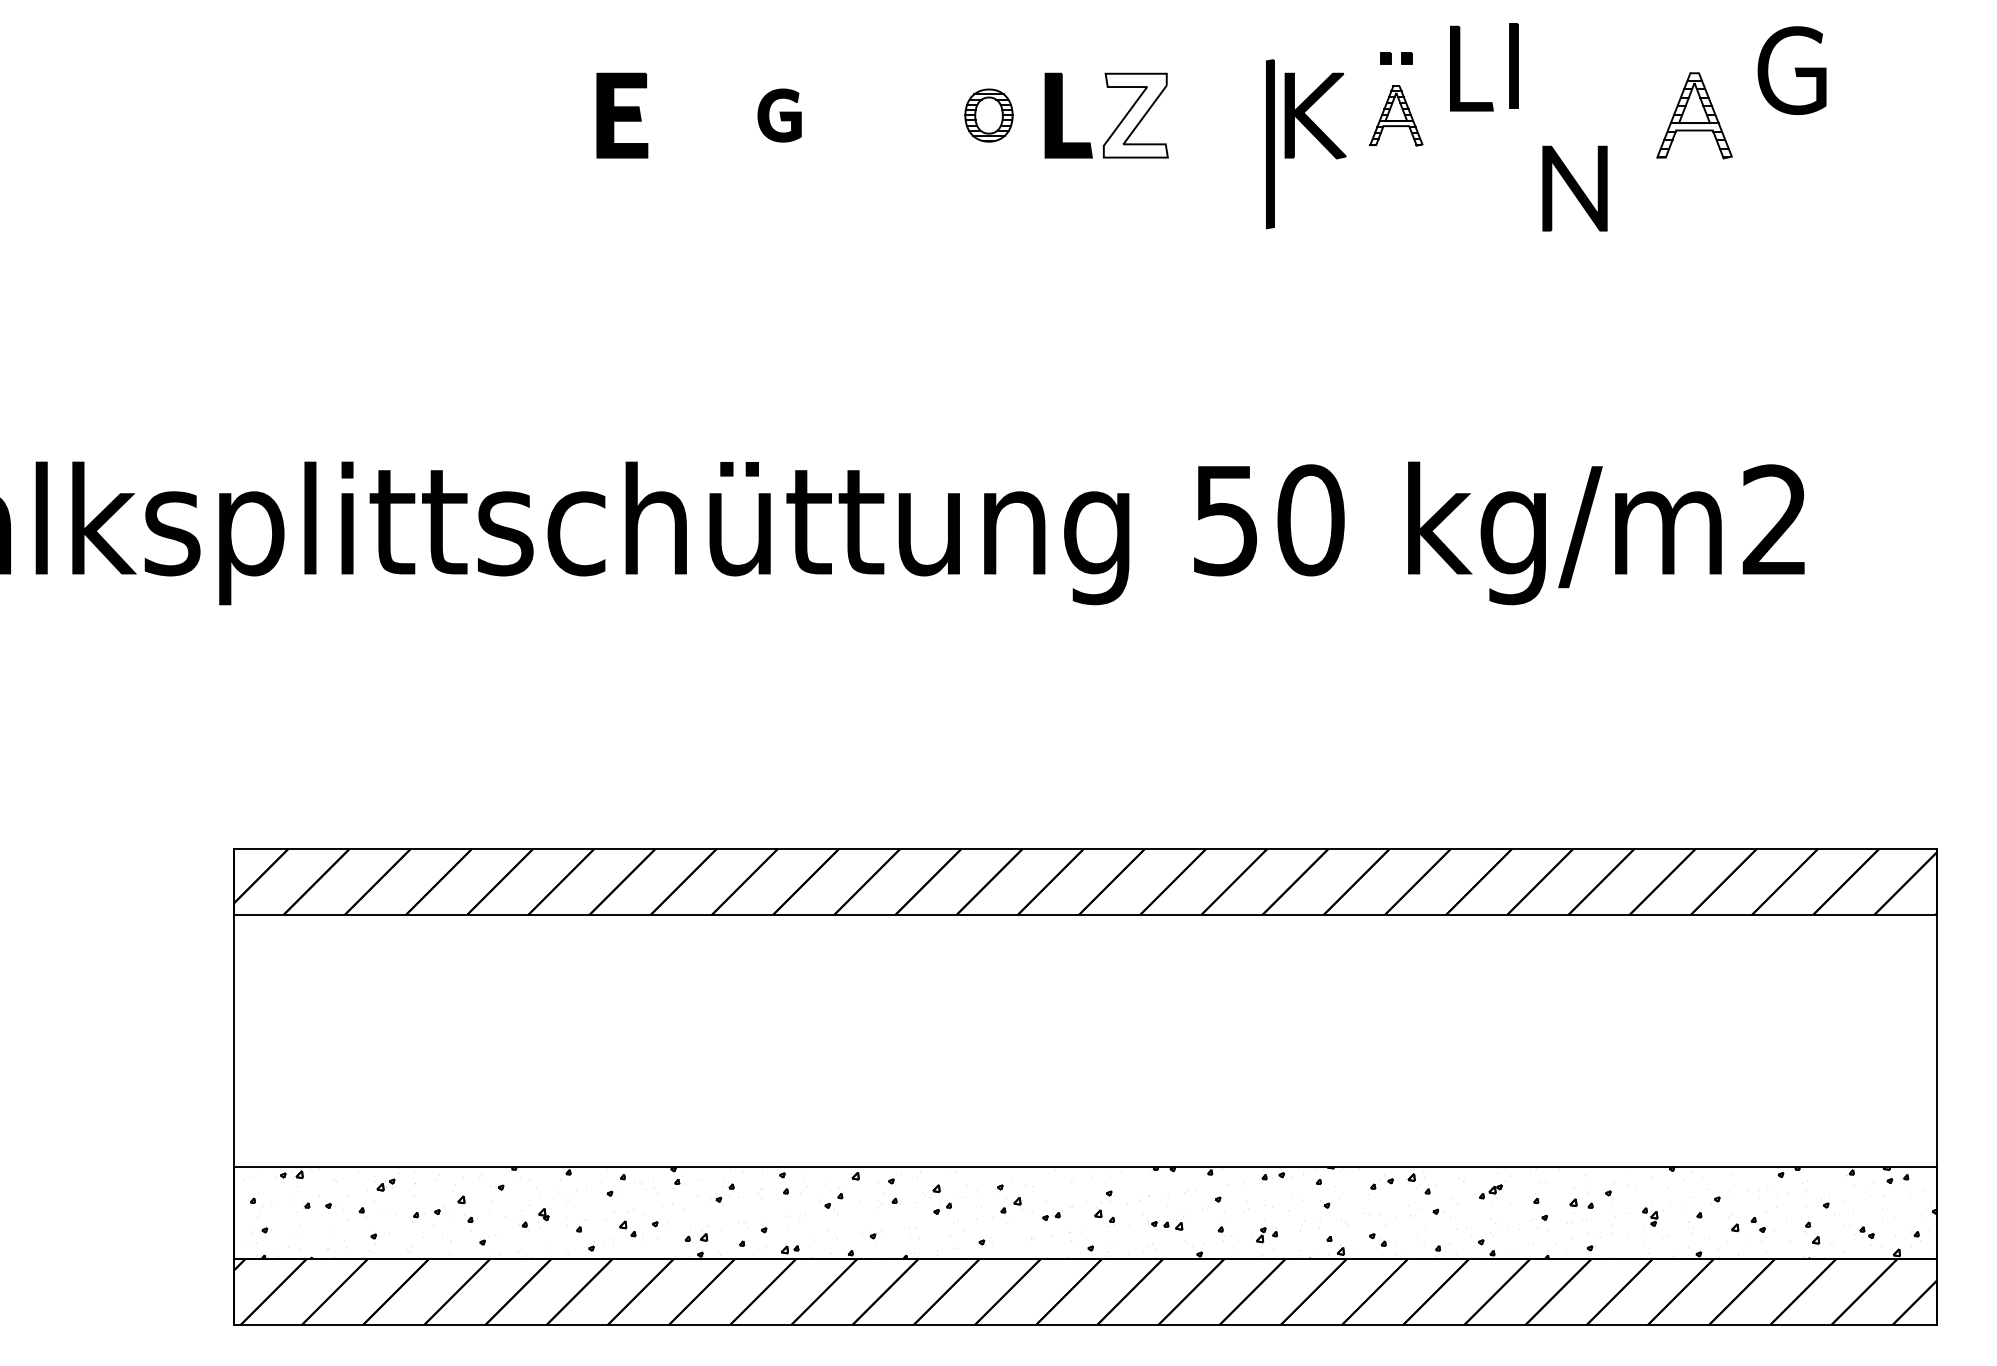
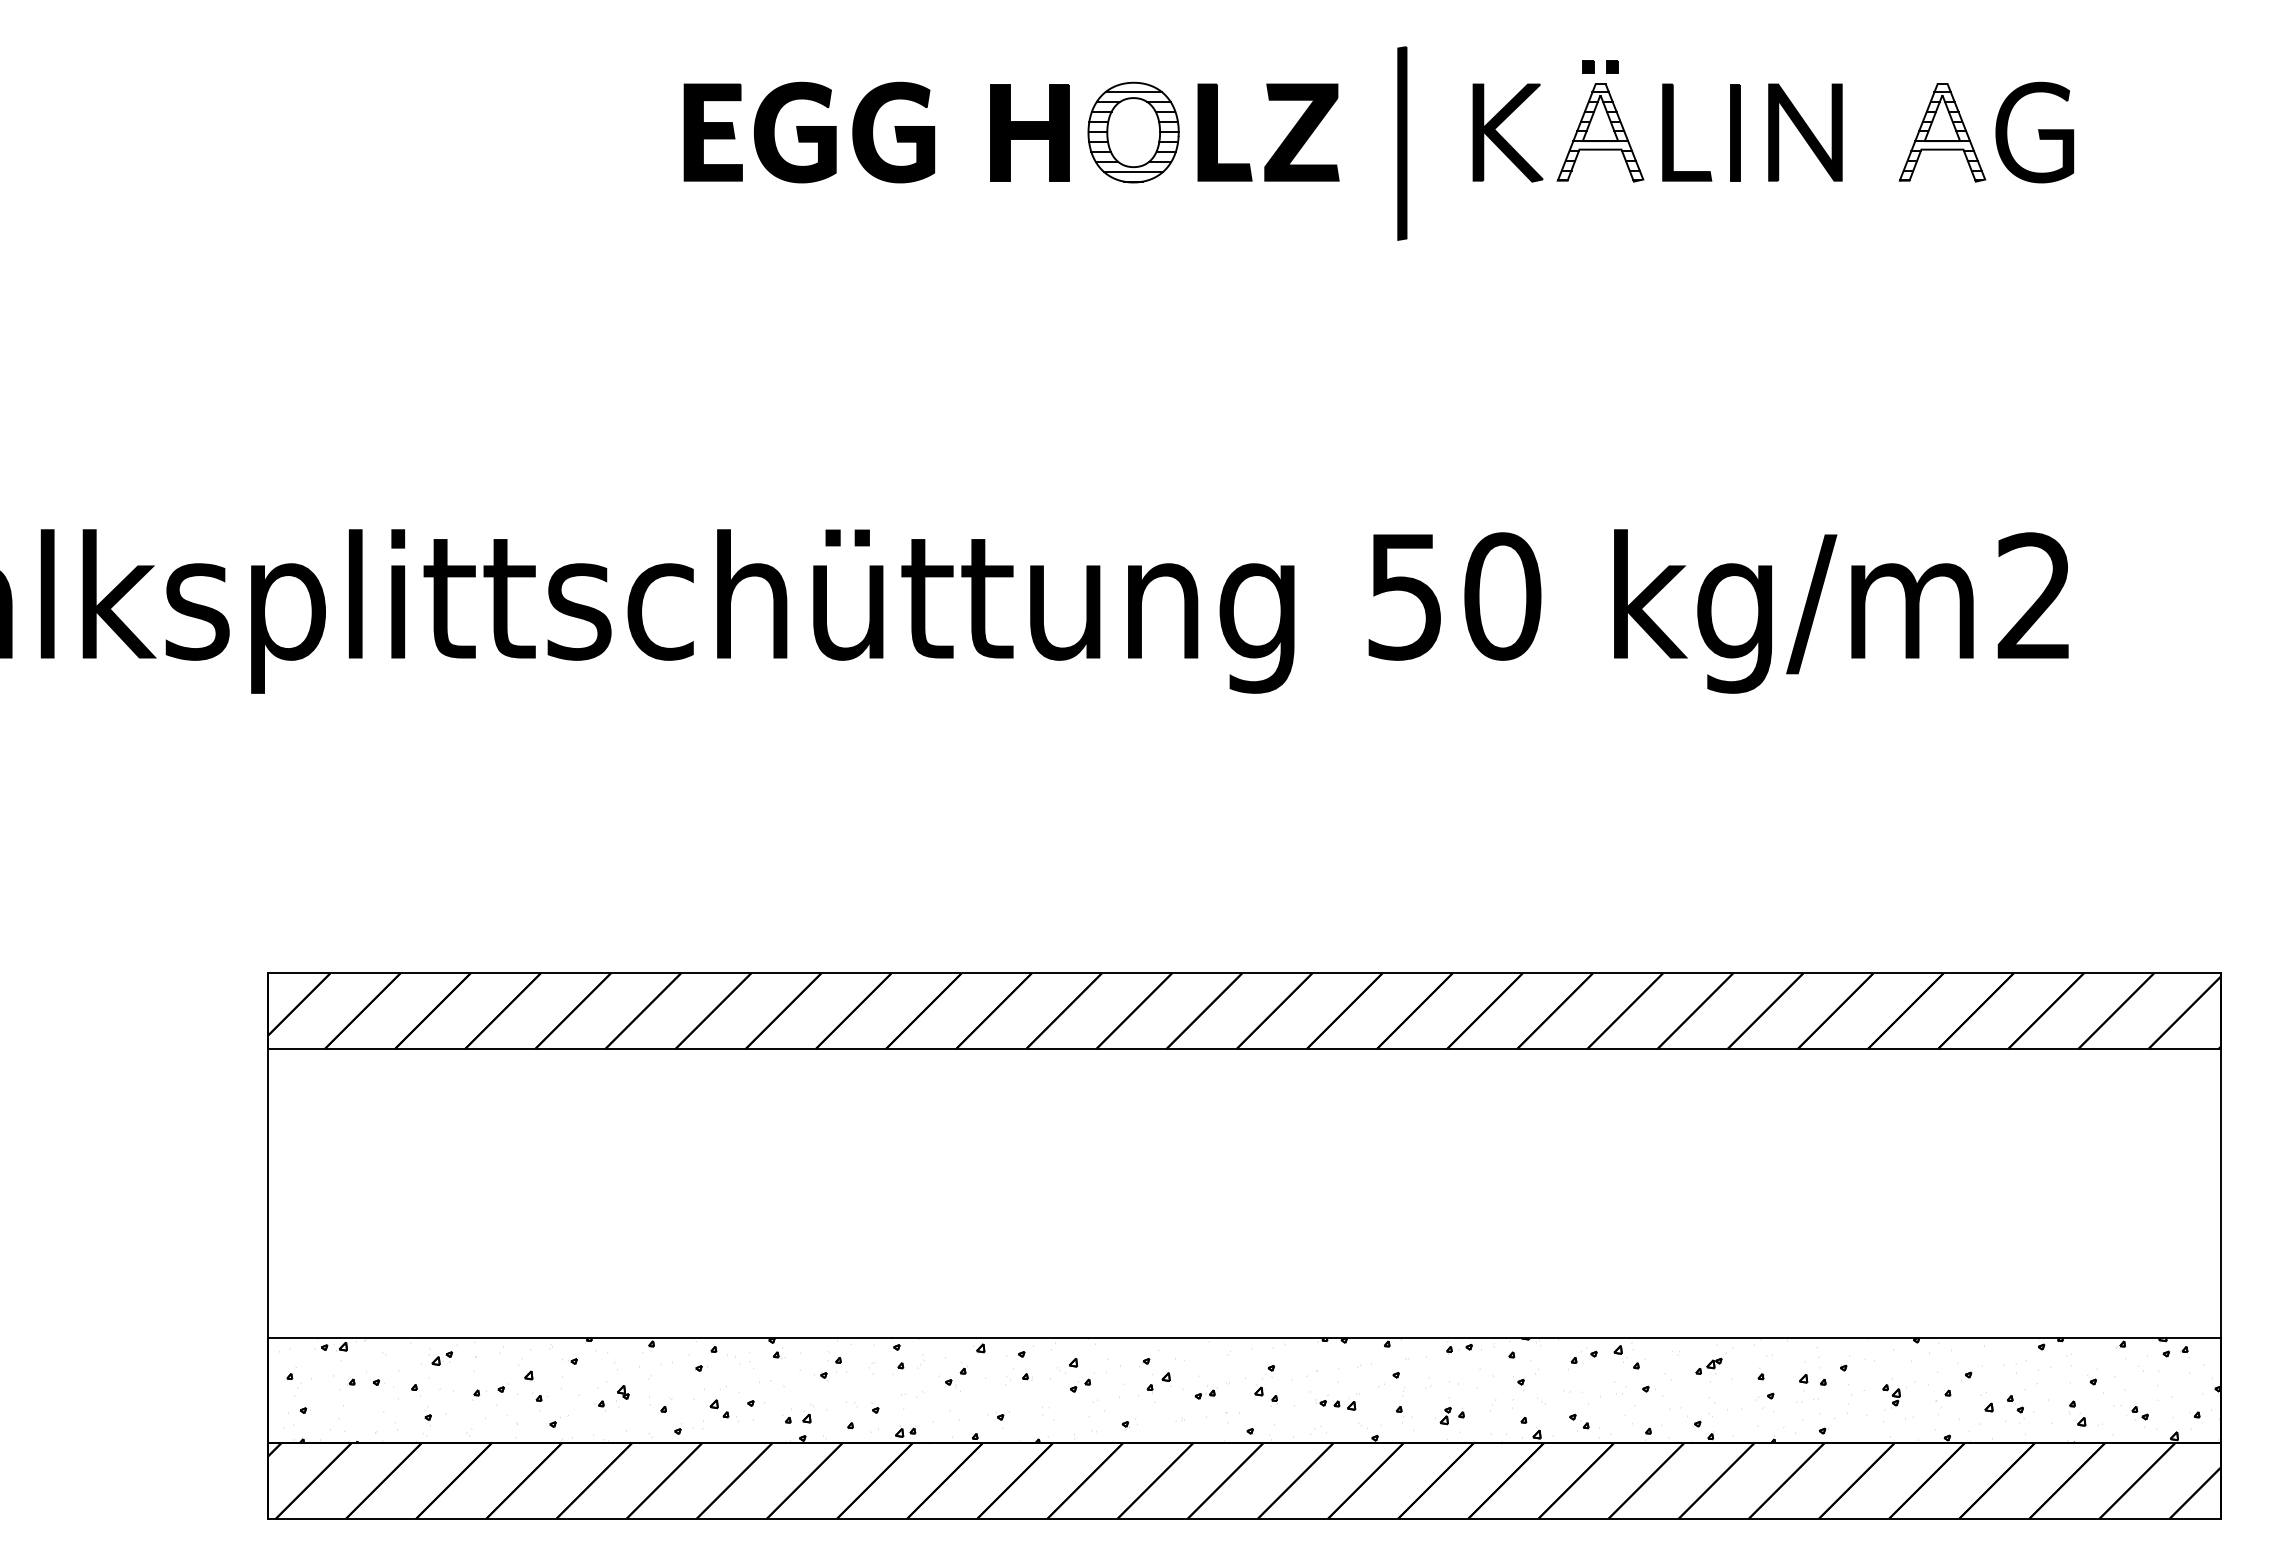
part: (1513, 65) -> (1734, 132), moved
part: (1460, 68) -> (1674, 132), moved
part: (1791, 70) -> (2034, 132), moved
part: (693, 115) -> (794, 132), added
part: (779, 115) -> (893, 132), size x1.67
part: (898, 115) -> (1029, 132), added
part: (988, 115) -> (1133, 132), size x1.67
fill: (1135, 115) -> (1301, 132), added
part: (1396, 115) -> (1600, 132), size x1.43
part: (1270, 144) -> (1402, 143), moved
part: (1574, 188) -> (1804, 132), moved

